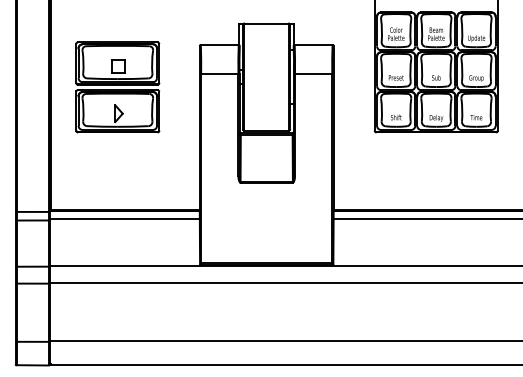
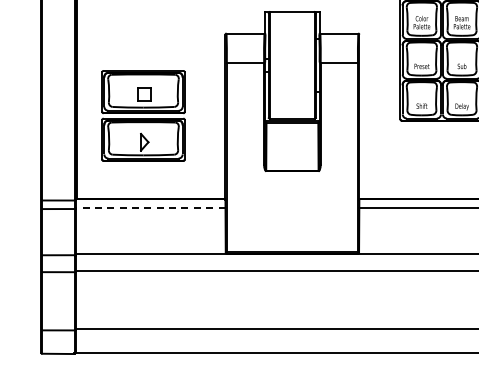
part: (117, 87) -> (143, 116), moved
line: (125, 219) -> (151, 208), solid -> dashed

